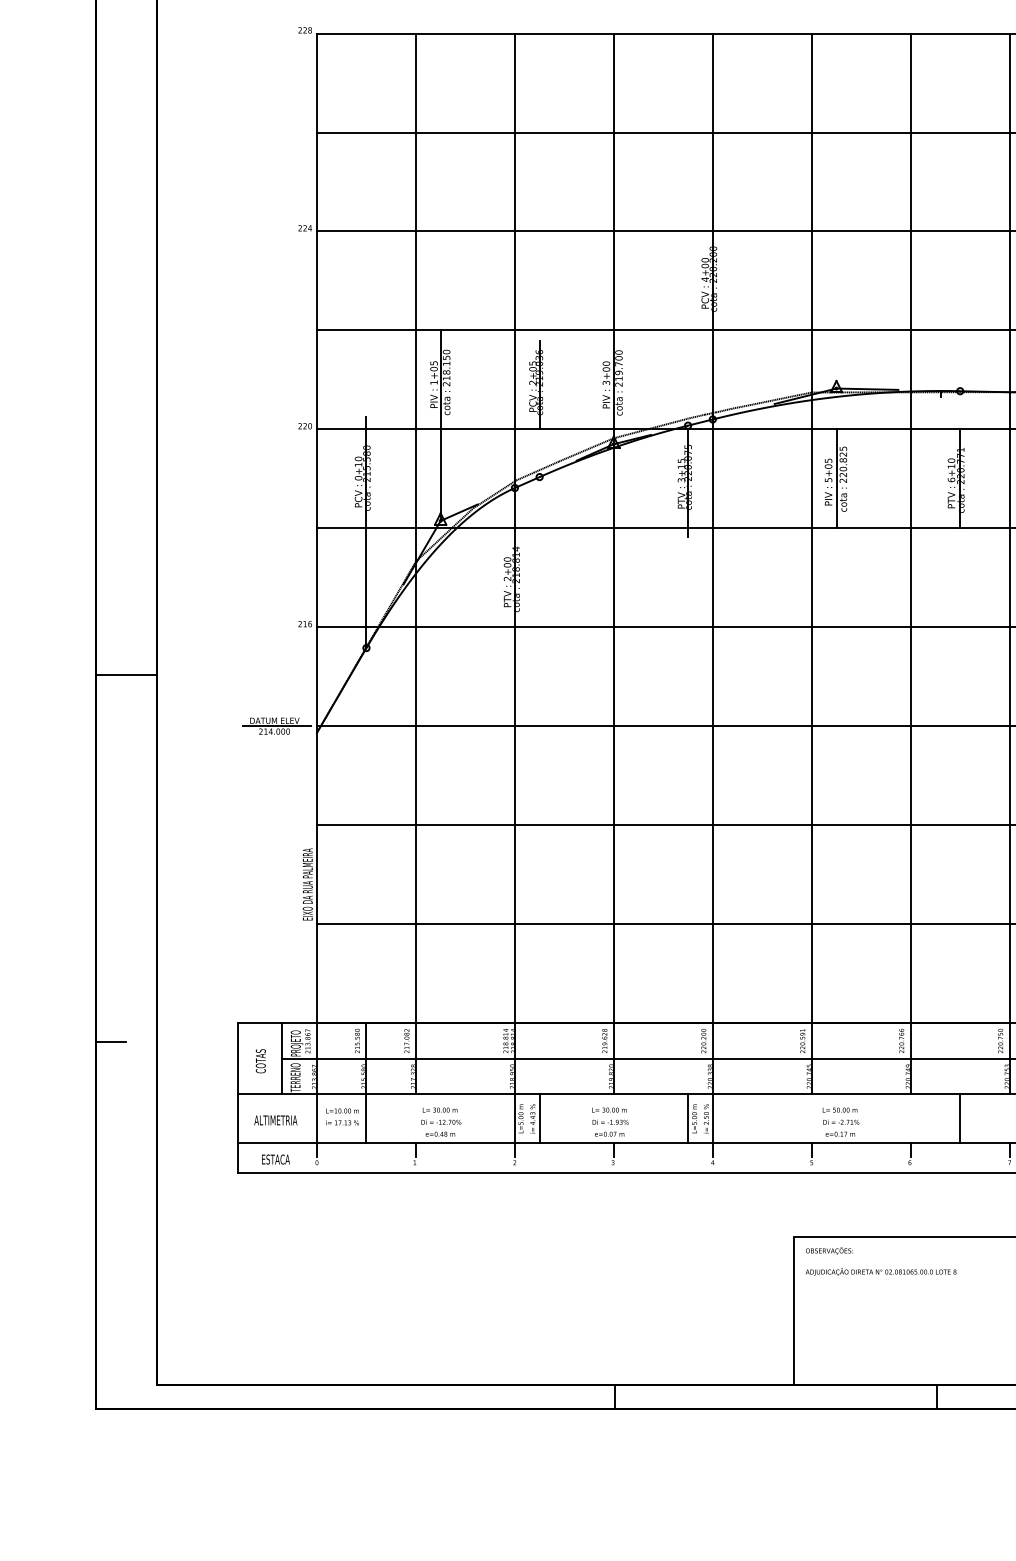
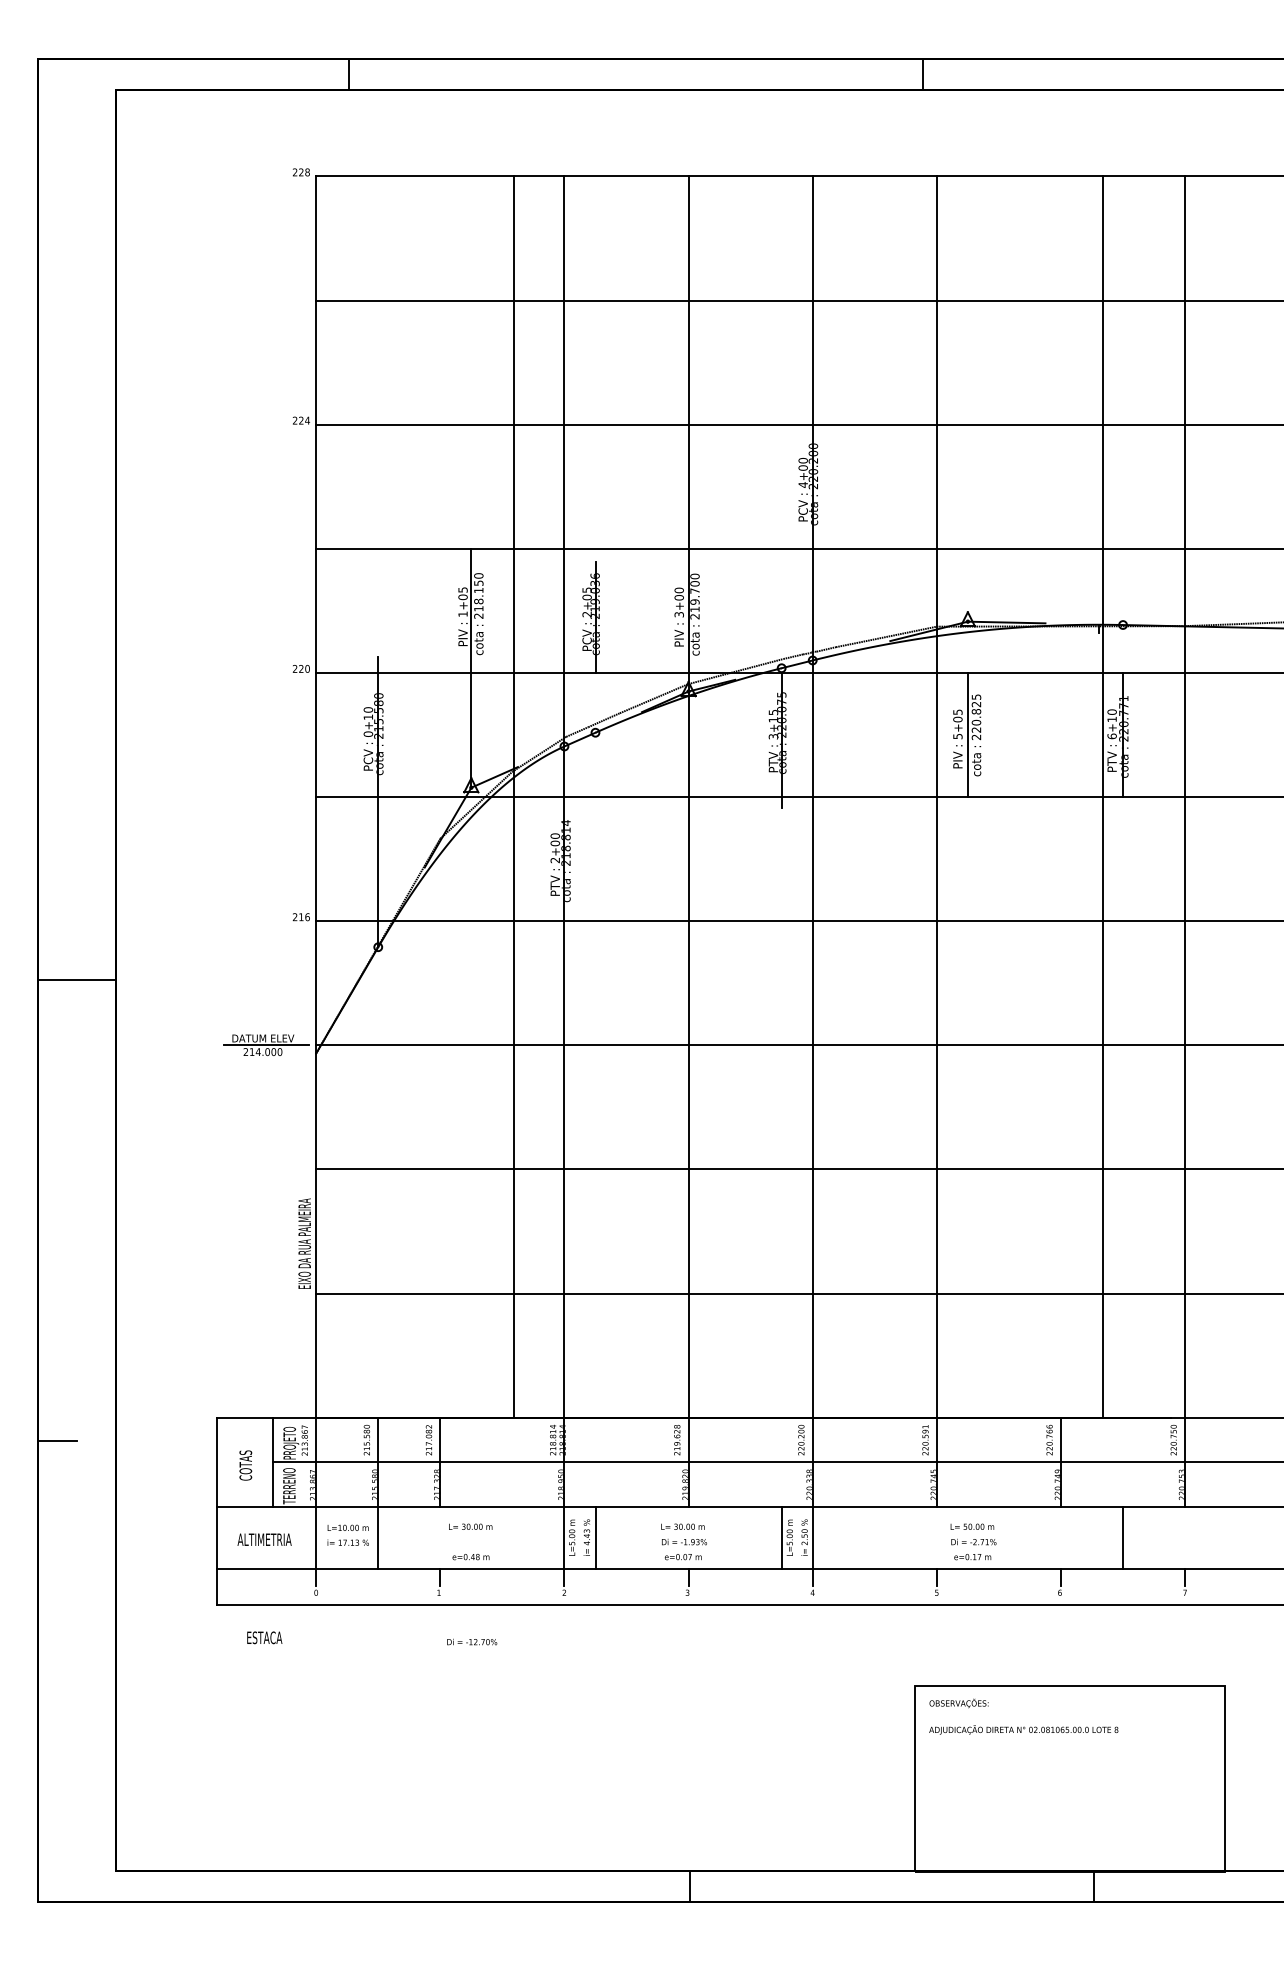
line: (416, 527) -> (514, 796), moved
line: (910, 527) -> (1102, 796), moved
text: (441, 1121) -> (472, 1641), moved
text: (275, 1159) -> (264, 1637), moved

